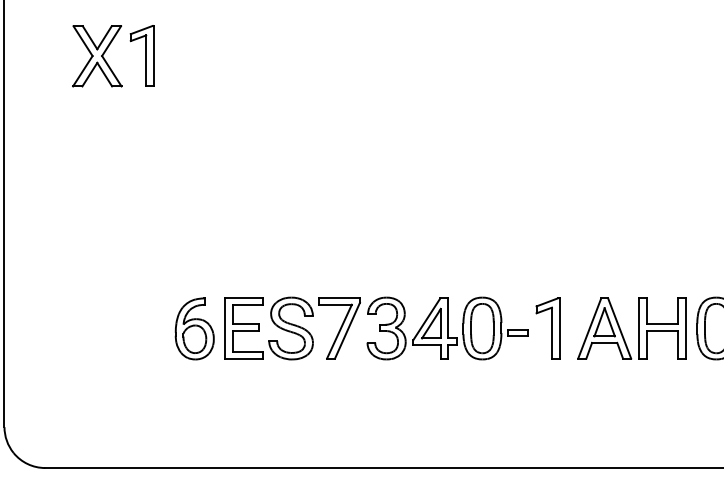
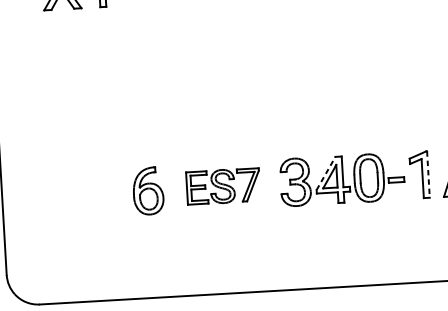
line: (426, 319) -> (325, 173), solid -> dashed
part: (292, 328) -> (223, 186), size x0.7
line: (559, 328) -> (428, 174), solid -> dashed

